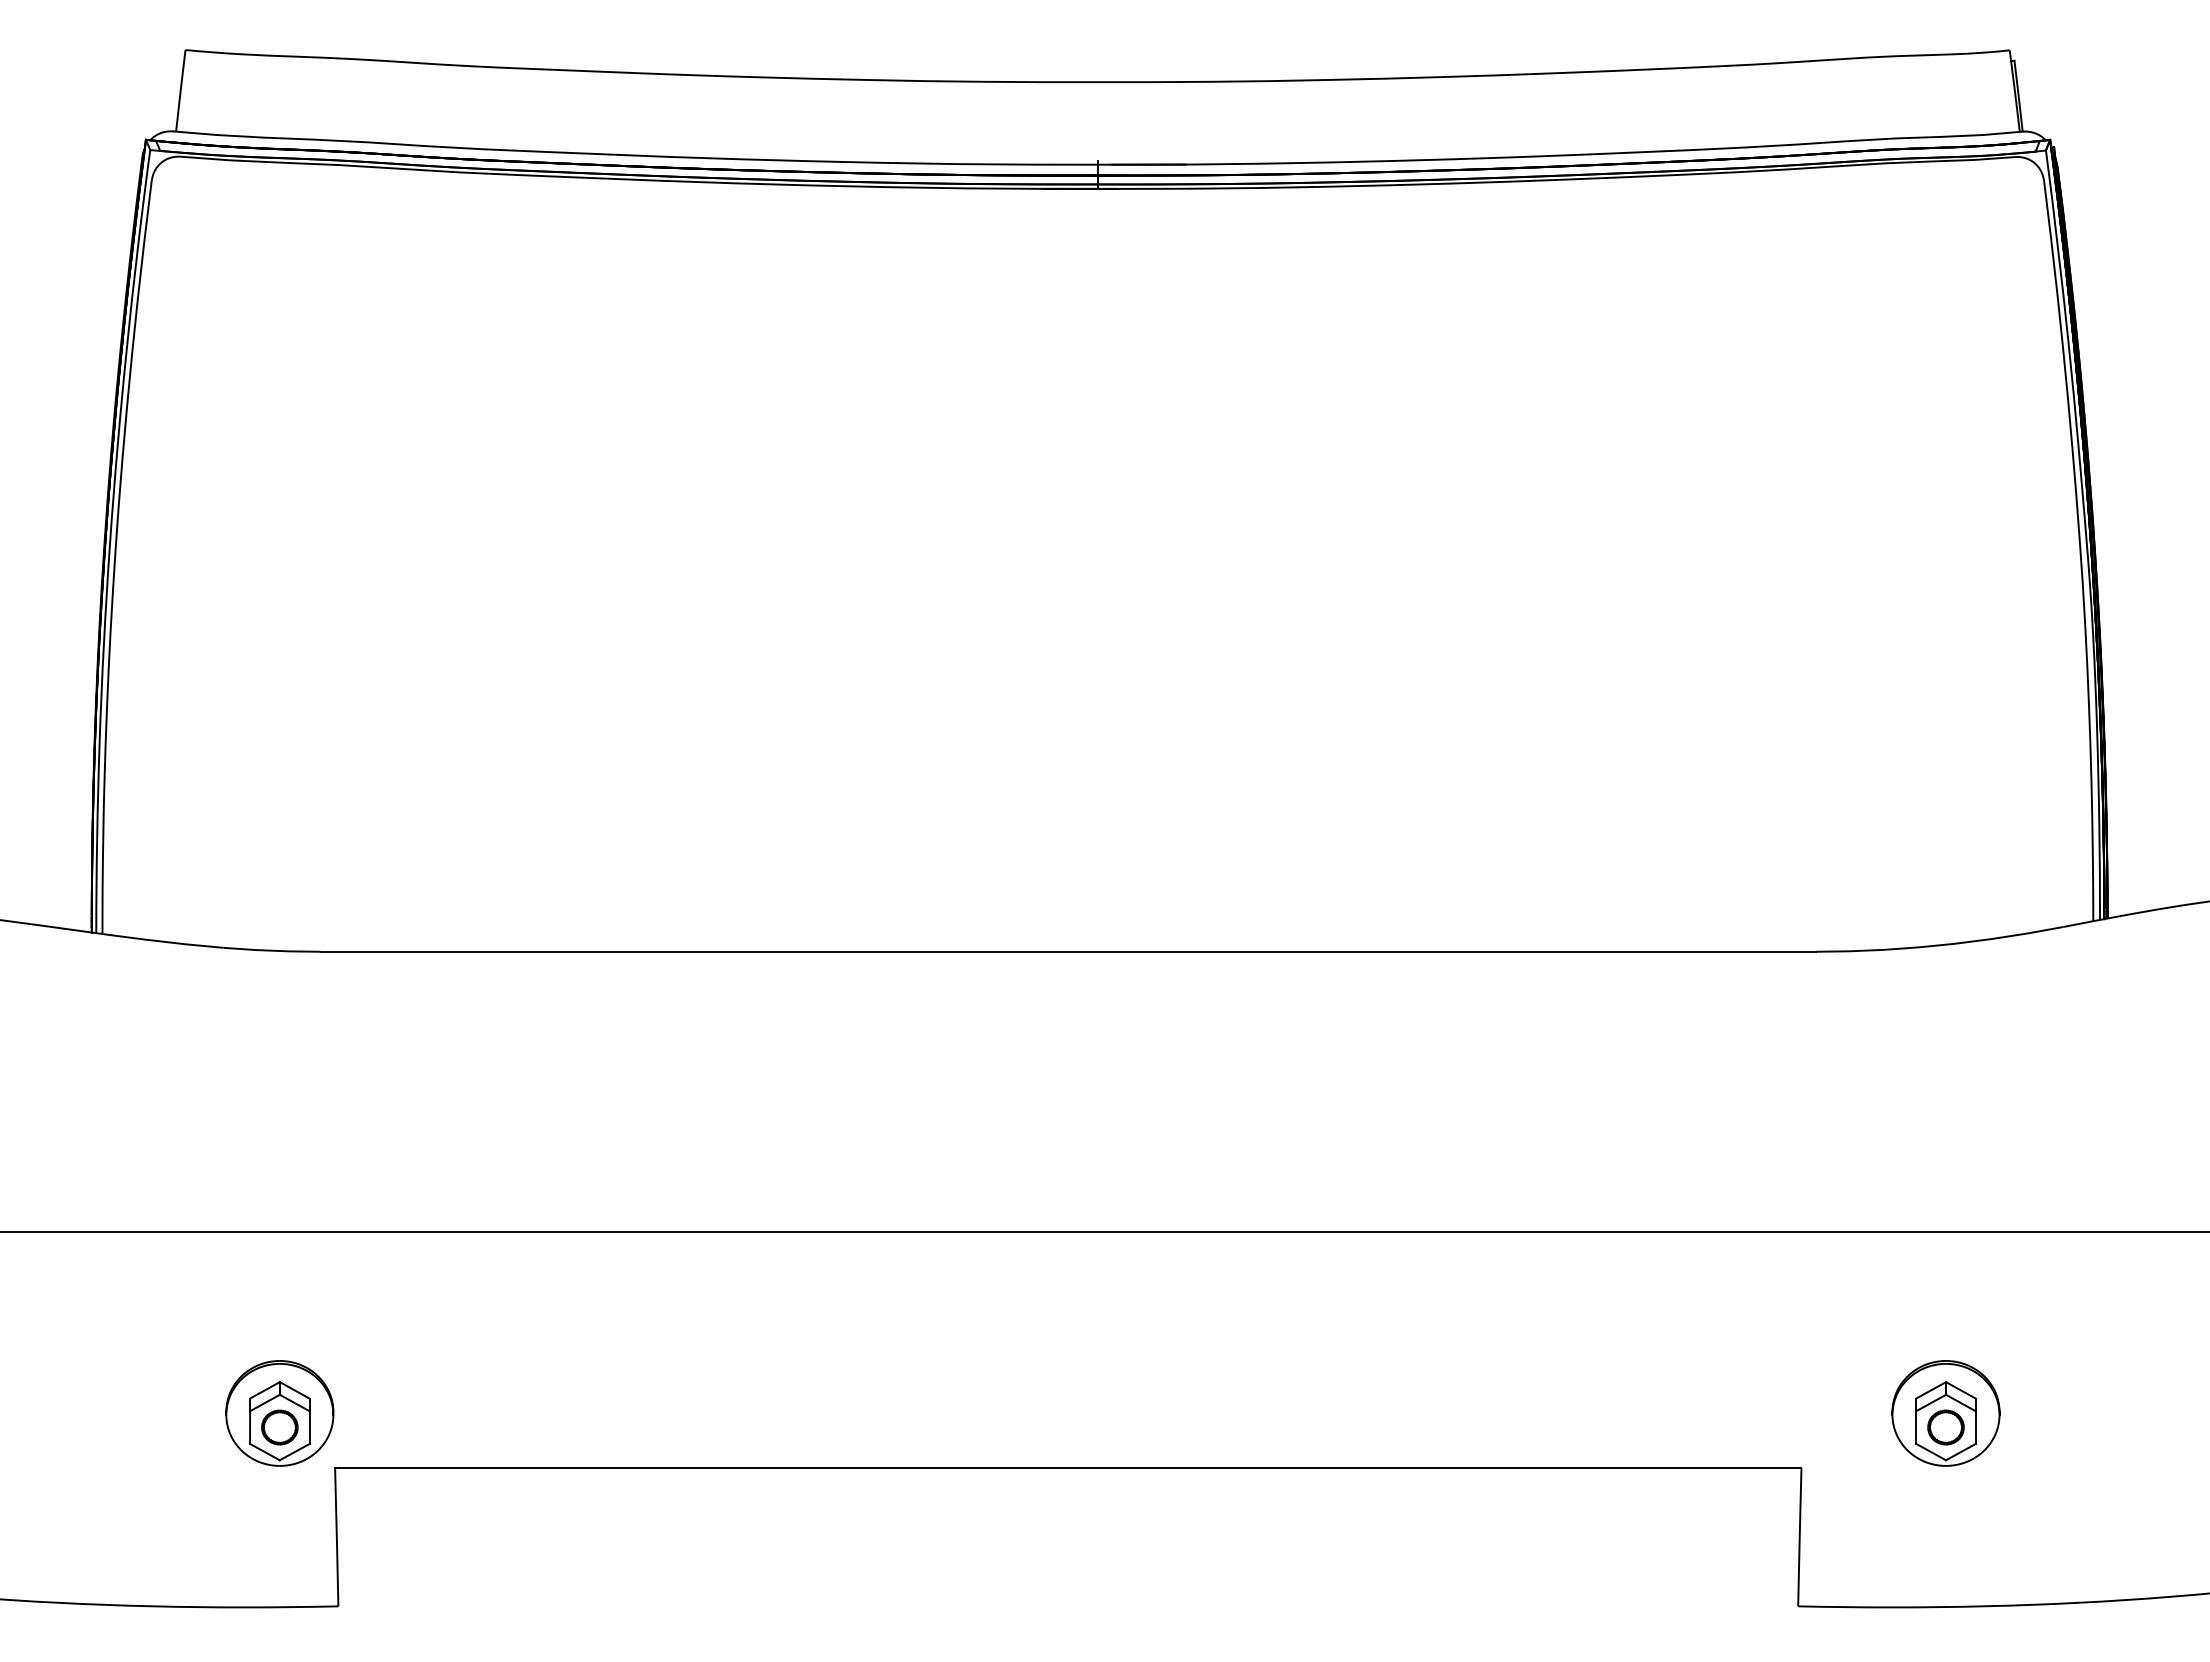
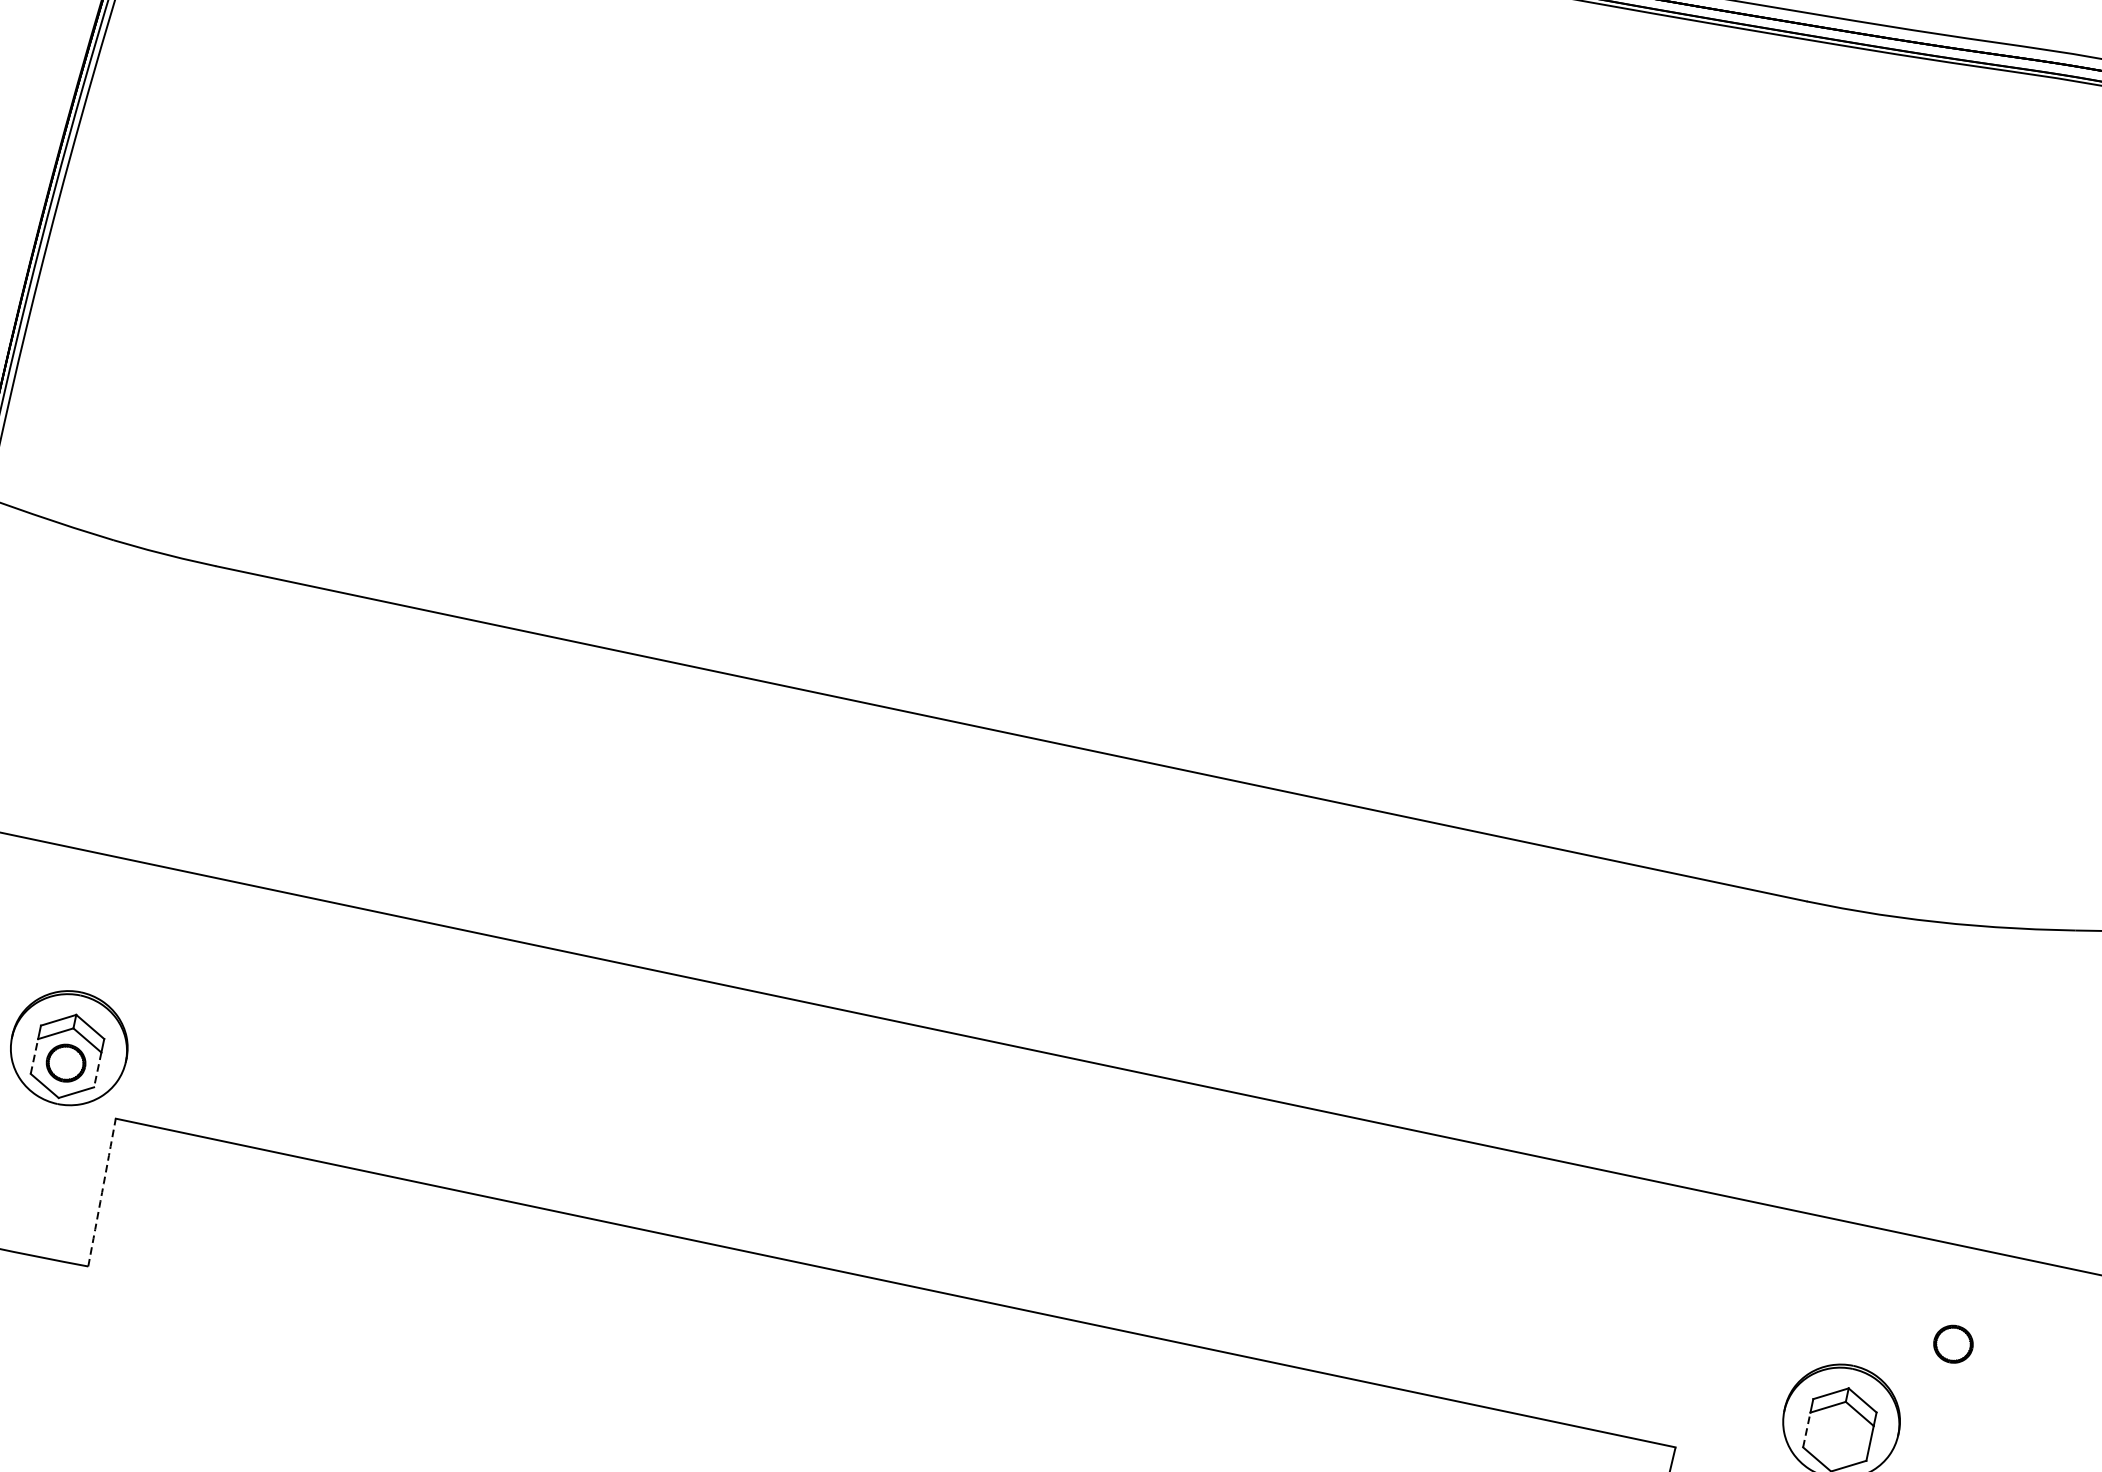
line: (250, 1427) -> (34, 1056), solid -> dashed
line: (1916, 1427) -> (1807, 1430), solid -> dashed
part: (1945, 1427) -> (1952, 1344), moved
line: (309, 1428) -> (97, 1070), solid -> dashed
arc: (336, 1537) -> (101, 1192), solid -> dashed

